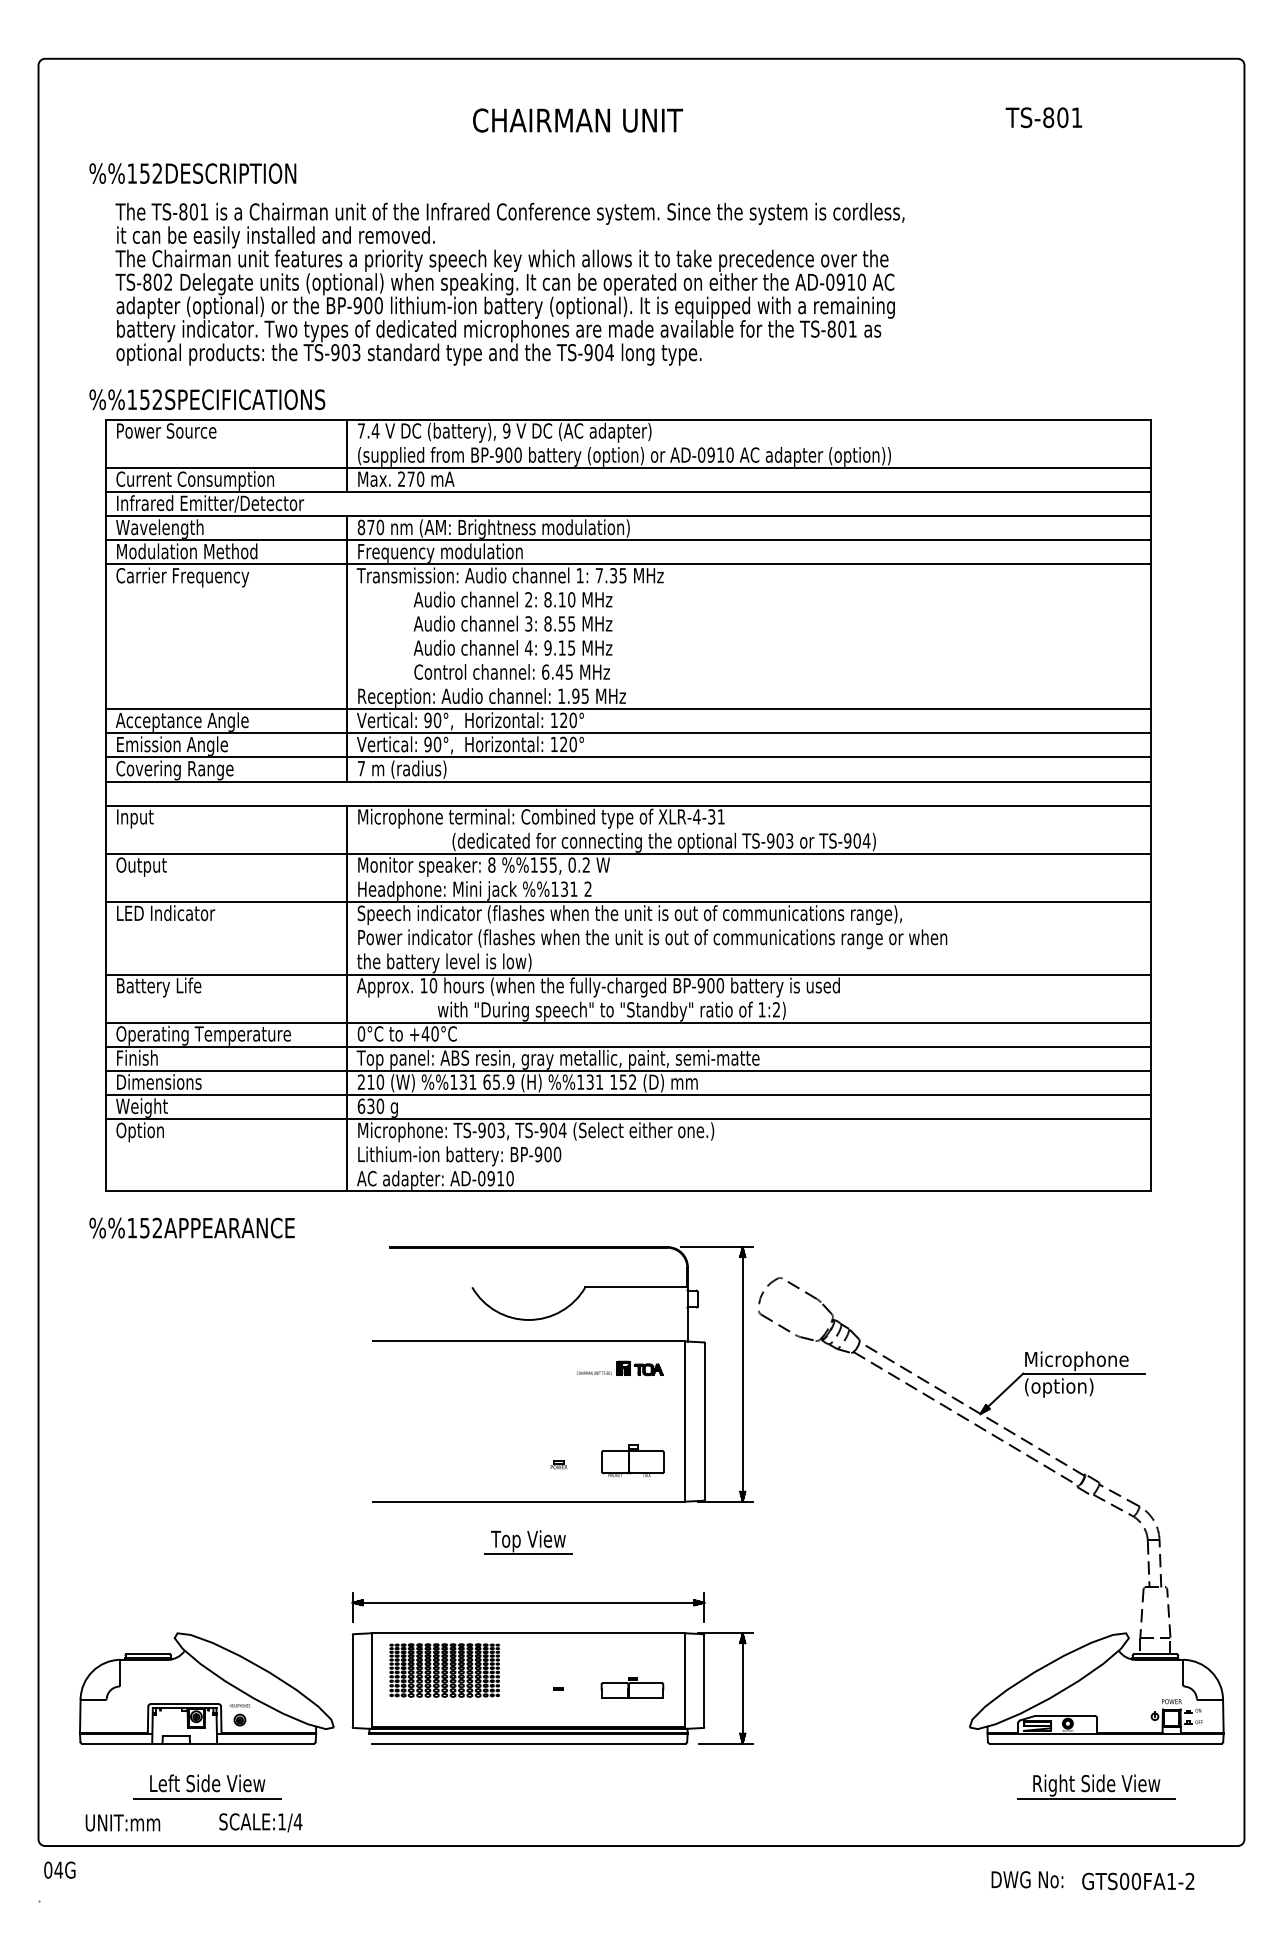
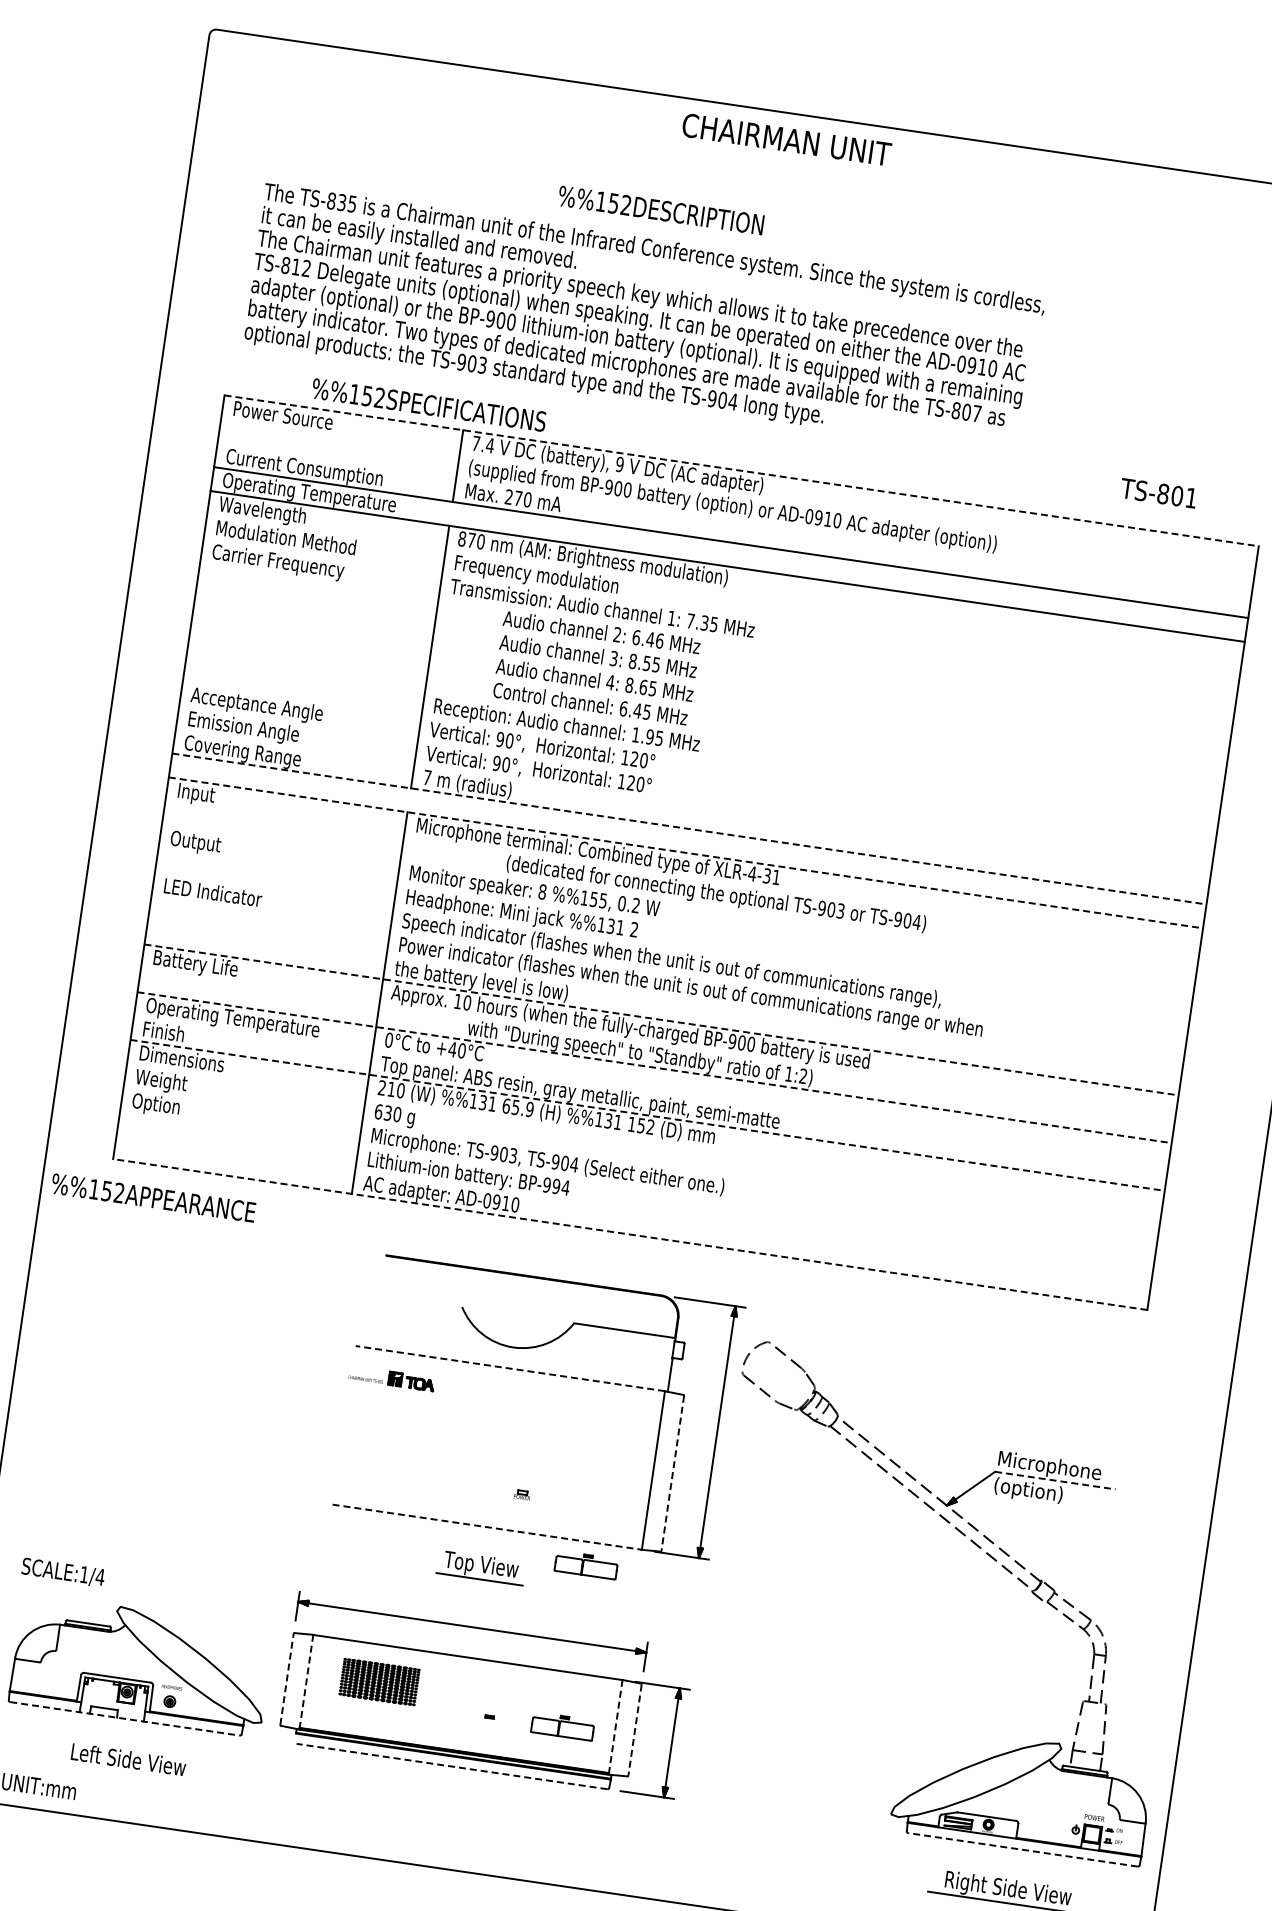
text: (1043, 117) -> (1158, 493), moved
text: (577, 120) -> (786, 139), moved
text: (192, 173) -> (660, 210), moved
text: (198, 211) -> (346, 202), TS-801 -> TS-835
text: (157, 281) -> (295, 266), TS-802 -> TS-812
text: (852, 328) -> (976, 413), TS-801 -> TS-807
text: (207, 399) -> (429, 404), moved
line: (628, 419) -> (742, 470), solid -> dashed
line: (627, 468) -> (734, 519), removed
text: (210, 504) -> (316, 494), Infrared Emitter/Detector -> Operating Temperature
line: (627, 540) -> (723, 590), removed
line: (627, 564) -> (720, 614), removed
text: (559, 599) -> (647, 638), 8.10 -> 6.46
text: (554, 647) -> (635, 685), 9.15 -> 8.65
line: (627, 709) -> (699, 757), removed
line: (627, 733) -> (695, 781), removed
line: (627, 757) -> (692, 805), removed
line: (628, 781) -> (689, 829), solid -> dashed
line: (628, 805) -> (686, 852), solid -> dashed
line: (627, 853) -> (678, 900), removed
line: (627, 902) -> (671, 948), removed
line: (628, 974) -> (661, 1019), solid -> dashed
line: (628, 1022) -> (655, 1067), solid -> dashed
line: (627, 1046) -> (650, 1091), removed
line: (628, 1070) -> (648, 1114), solid -> dashed
line: (627, 1095) -> (643, 1139), removed
line: (627, 1119) -> (640, 1163), removed
text: (552, 1154) -> (560, 1187), BP-900 -> BP-994
line: (628, 1191) -> (630, 1234), solid -> dashed
text: (191, 1227) -> (153, 1197), moved
line: (528, 1341) -> (510, 1368), solid -> dashed
part: (620, 1368) -> (392, 1378), moved
line: (1084, 1373) -> (1055, 1480), solid -> dashed
line: (704, 1422) -> (672, 1474), solid -> dashed
part: (632, 1460) -> (595, 1501), removed
line: (529, 1501) -> (487, 1527), solid -> dashed
part: (632, 1524) -> (586, 1564), added
part: (444, 1670) -> (379, 1682), size x0.7
line: (352, 1680) -> (286, 1678), solid -> dashed
line: (372, 1681) -> (306, 1682), solid -> dashed
line: (684, 1681) -> (615, 1727), solid -> dashed
line: (704, 1681) -> (635, 1730), solid -> dashed
line: (198, 1743) -> (125, 1718), solid -> dashed
line: (528, 1743) -> (452, 1766), solid -> dashed
line: (1105, 1743) -> (1022, 1849), solid -> dashed
line: (207, 1798) -> (126, 1774), removed
text: (260, 1822) -> (62, 1572), moved

